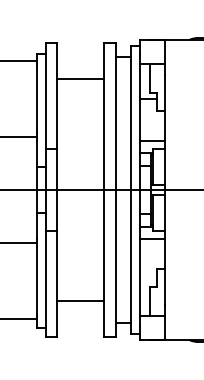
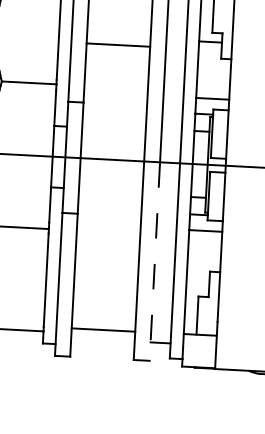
line: (80, 79) -> (117, 45), moved
line: (116, 263) -> (155, 261), solid -> dashed
line: (80, 300) -> (102, 329), moved

